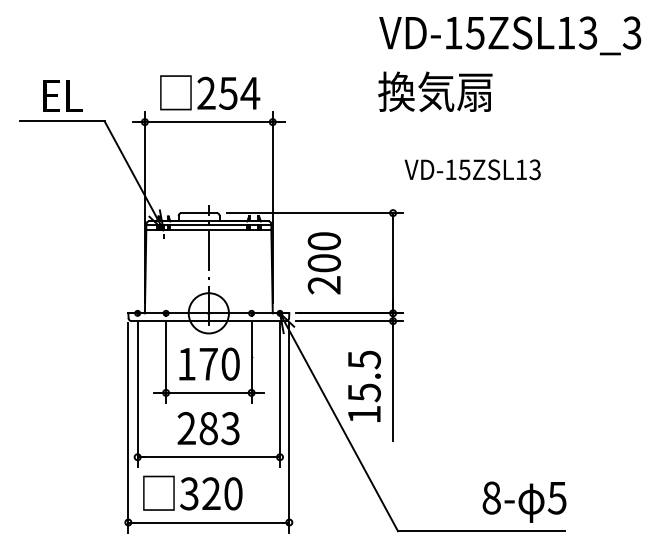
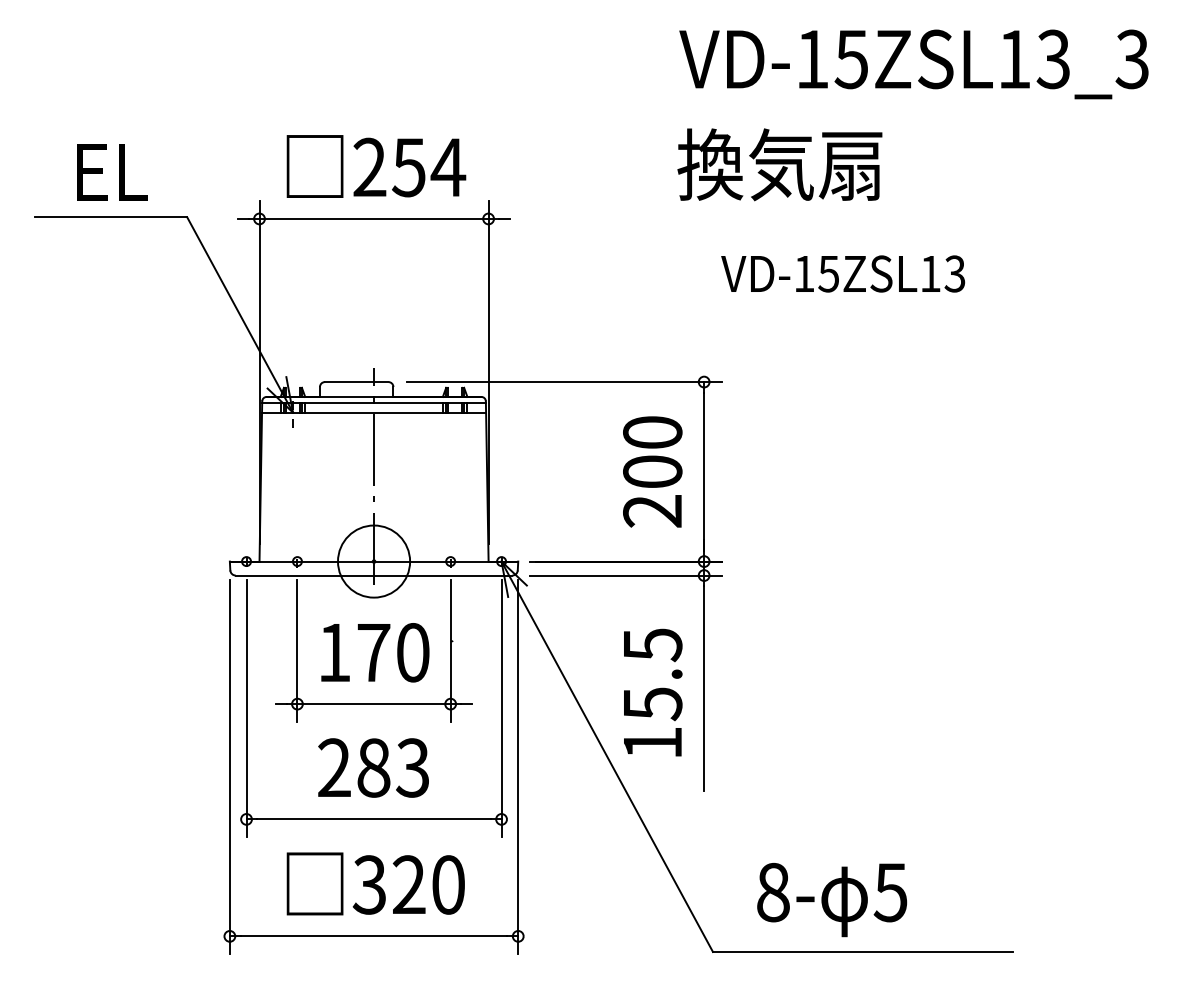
text: (472, 169) -> (842, 273), moved
text: (323, 263) -> (651, 472), moved
text: (192, 492) -> (375, 882), moved
text: (524, 501) -> (832, 898), moved

